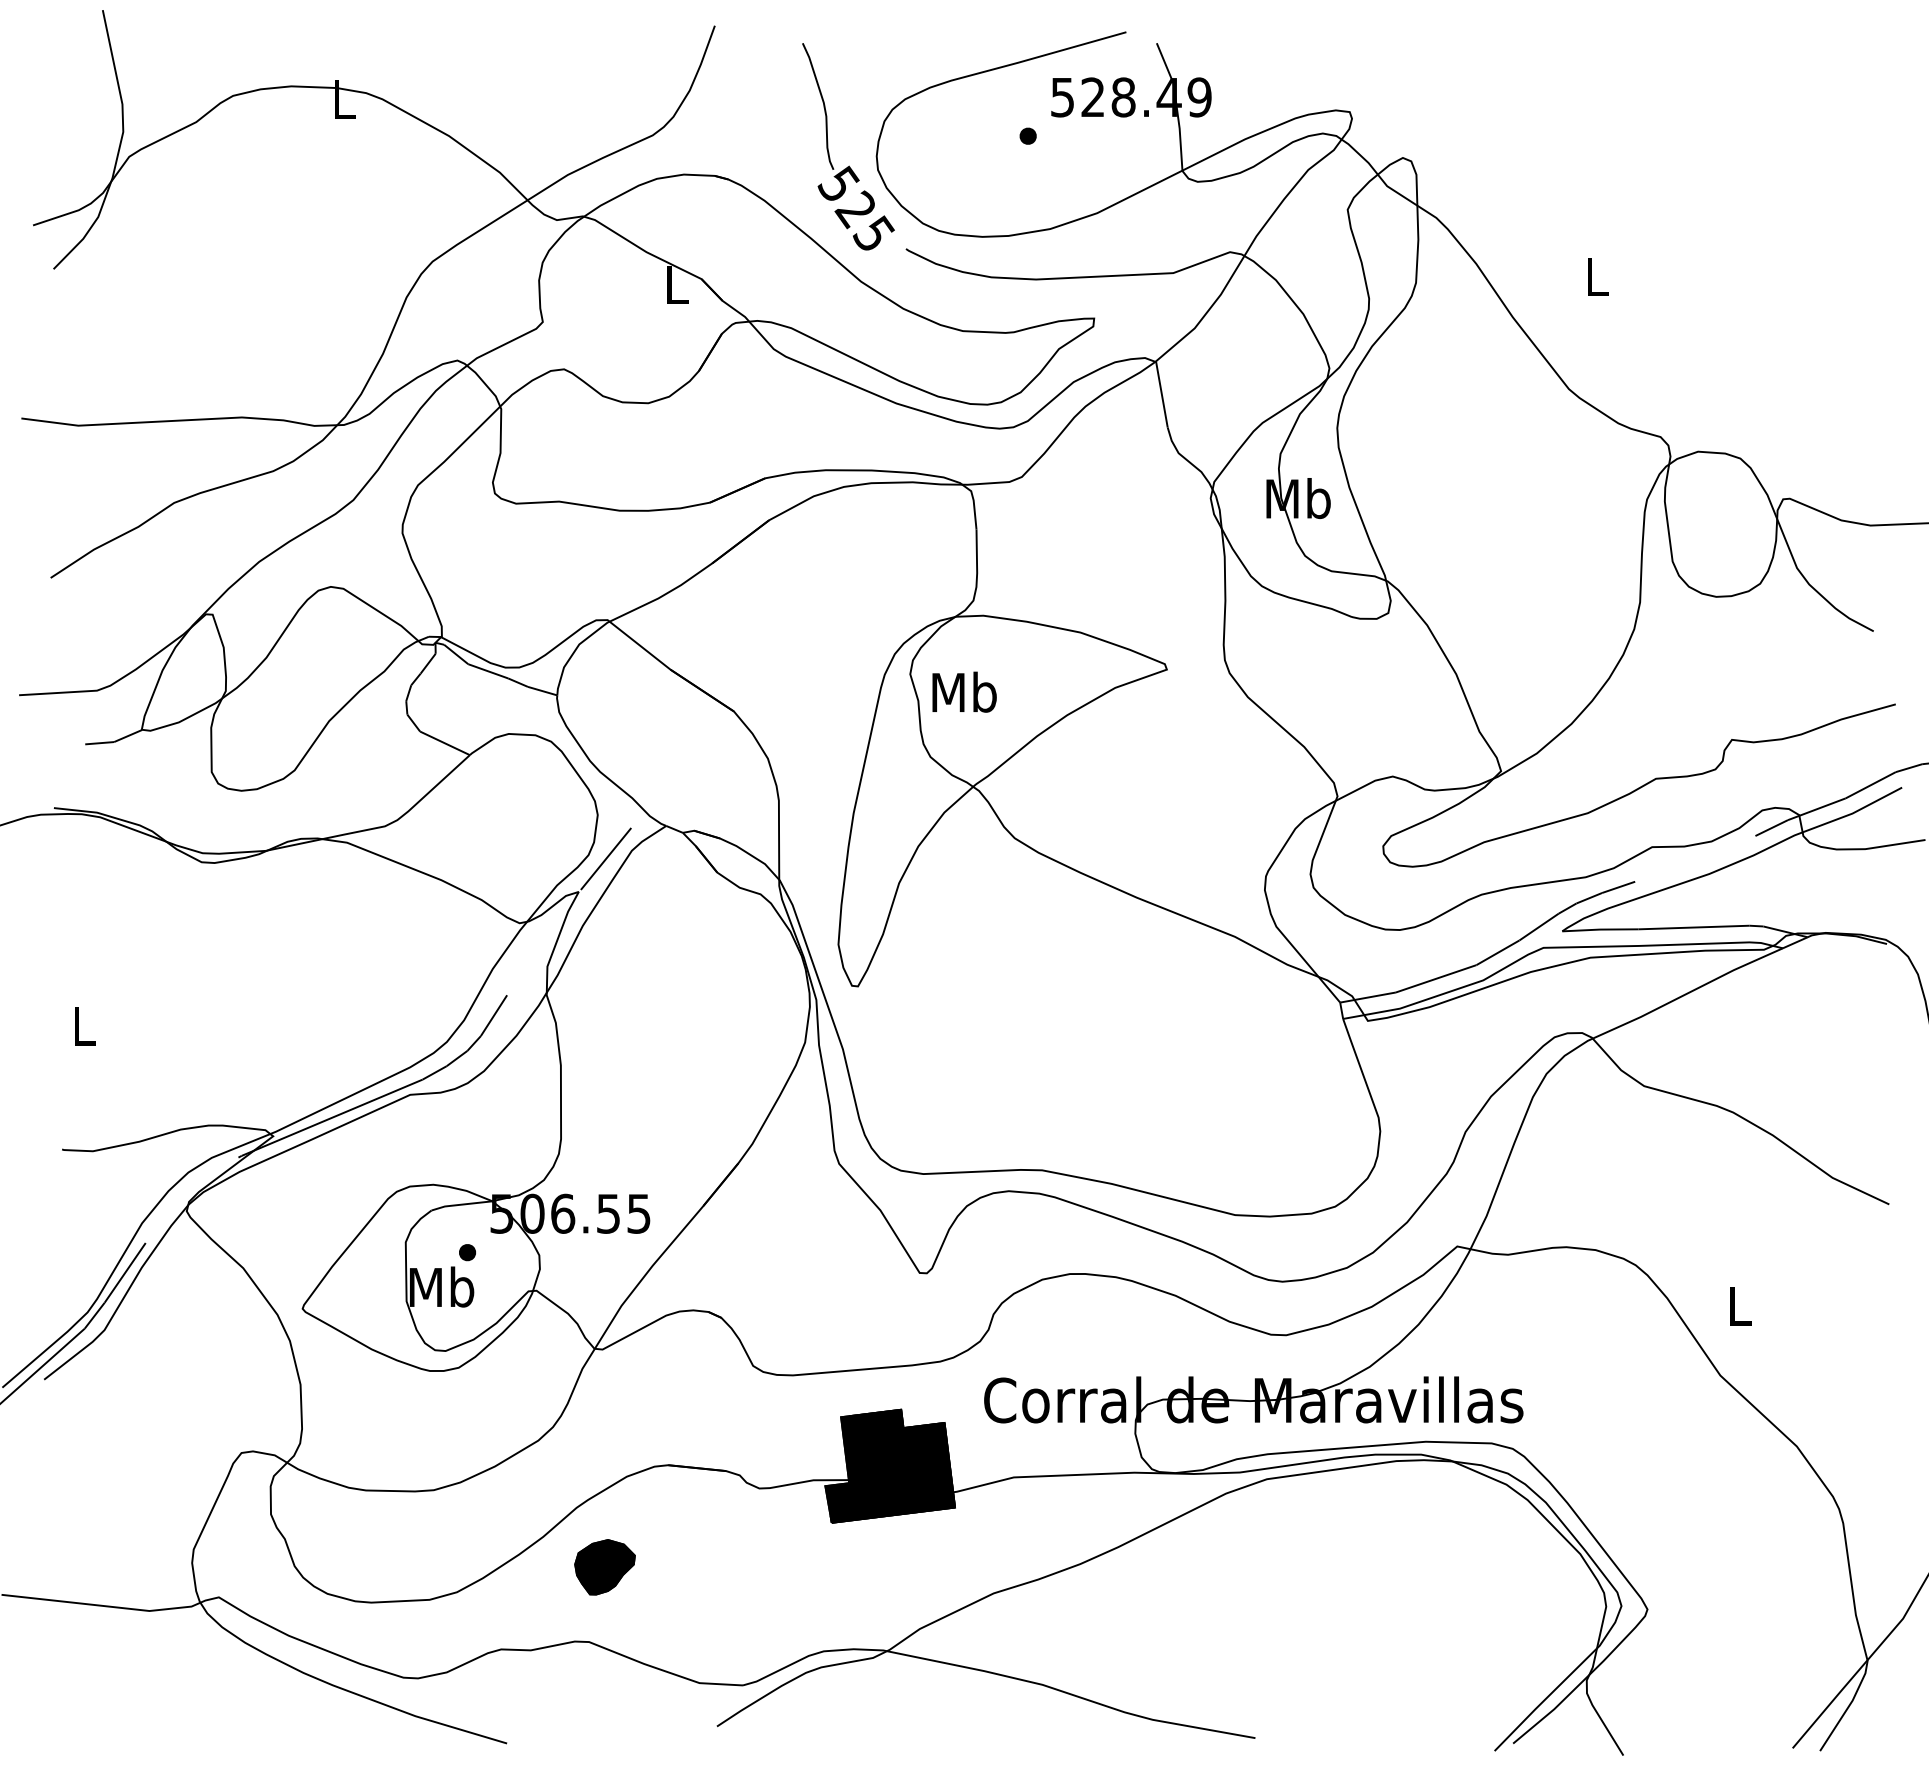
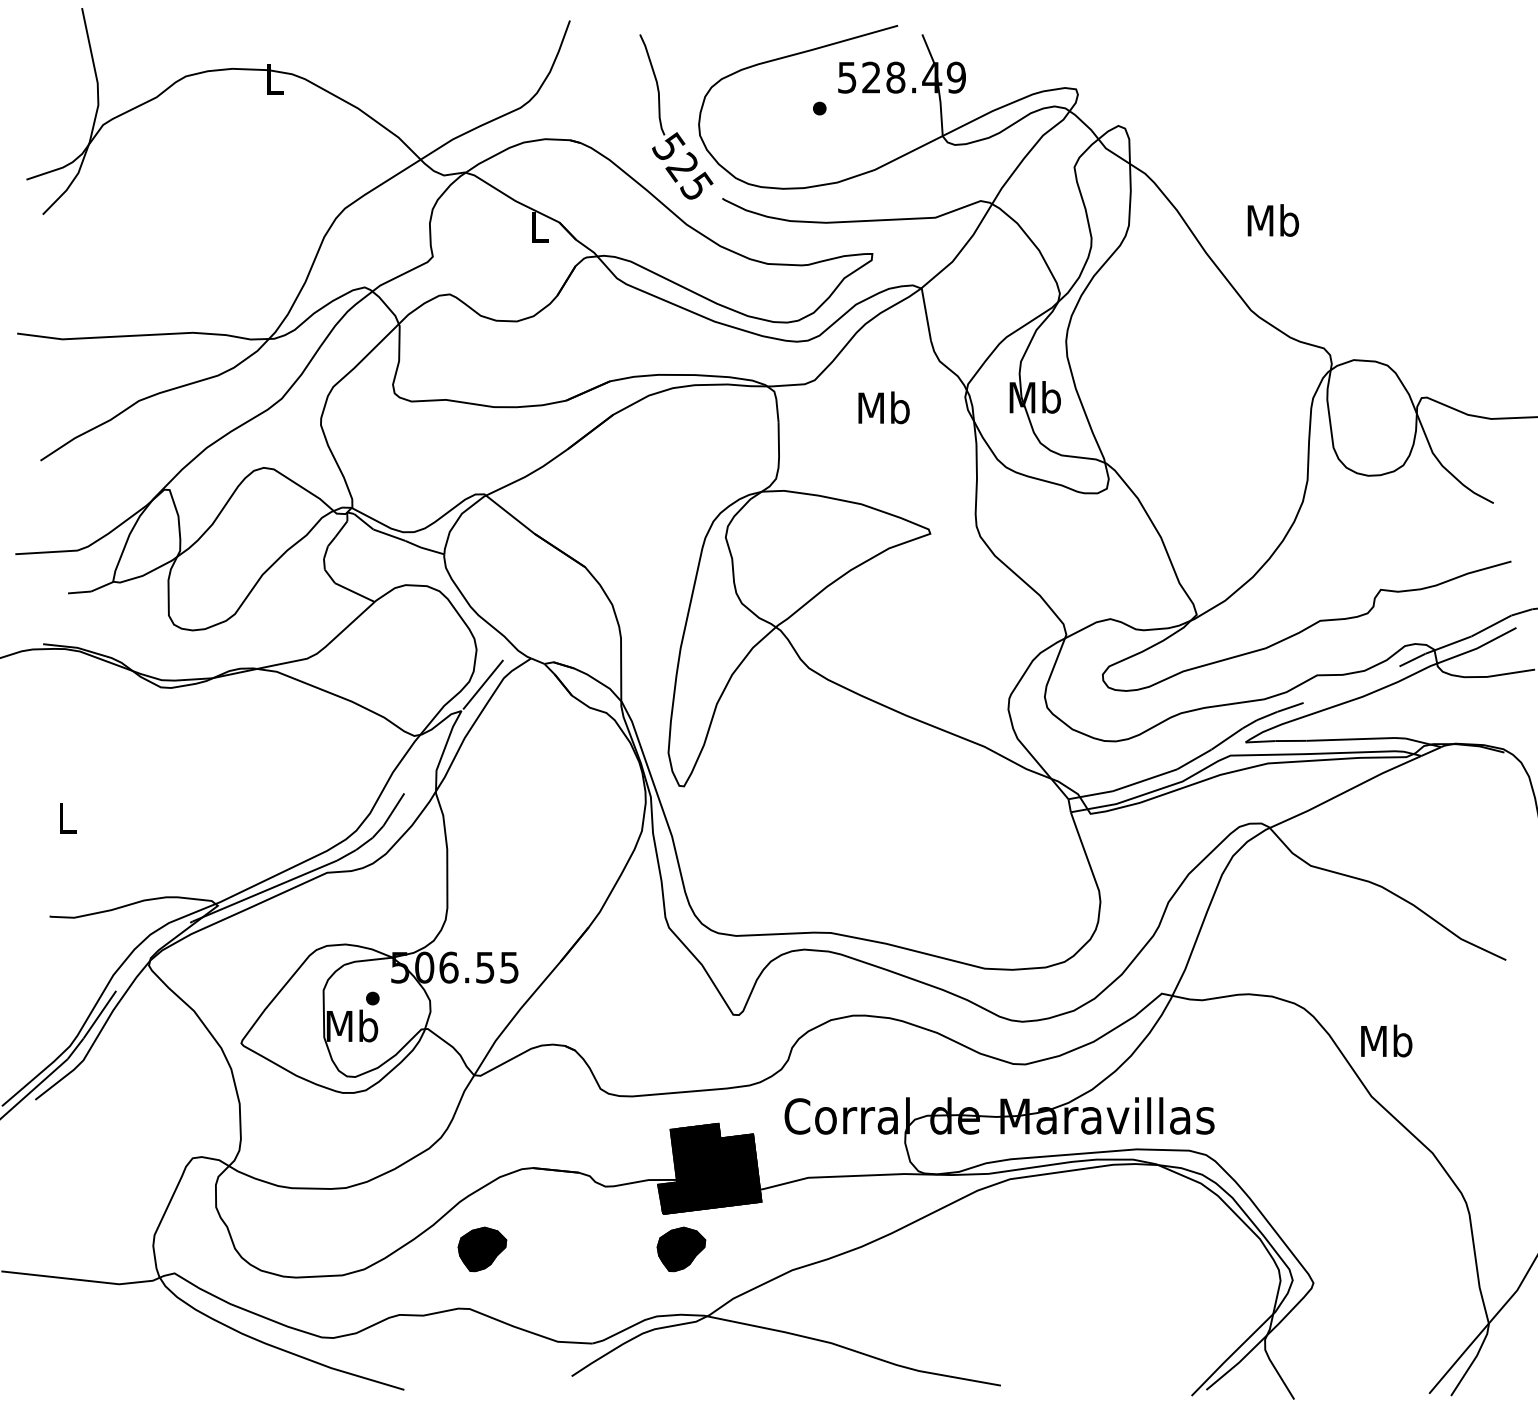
text: (1597, 276) -> (1273, 220), L -> Mb
text: (963, 691) -> (883, 407), moved
text: (1739, 1305) -> (1386, 1040), L -> Mb
part: (854, 1567) -> (681, 1249), added

